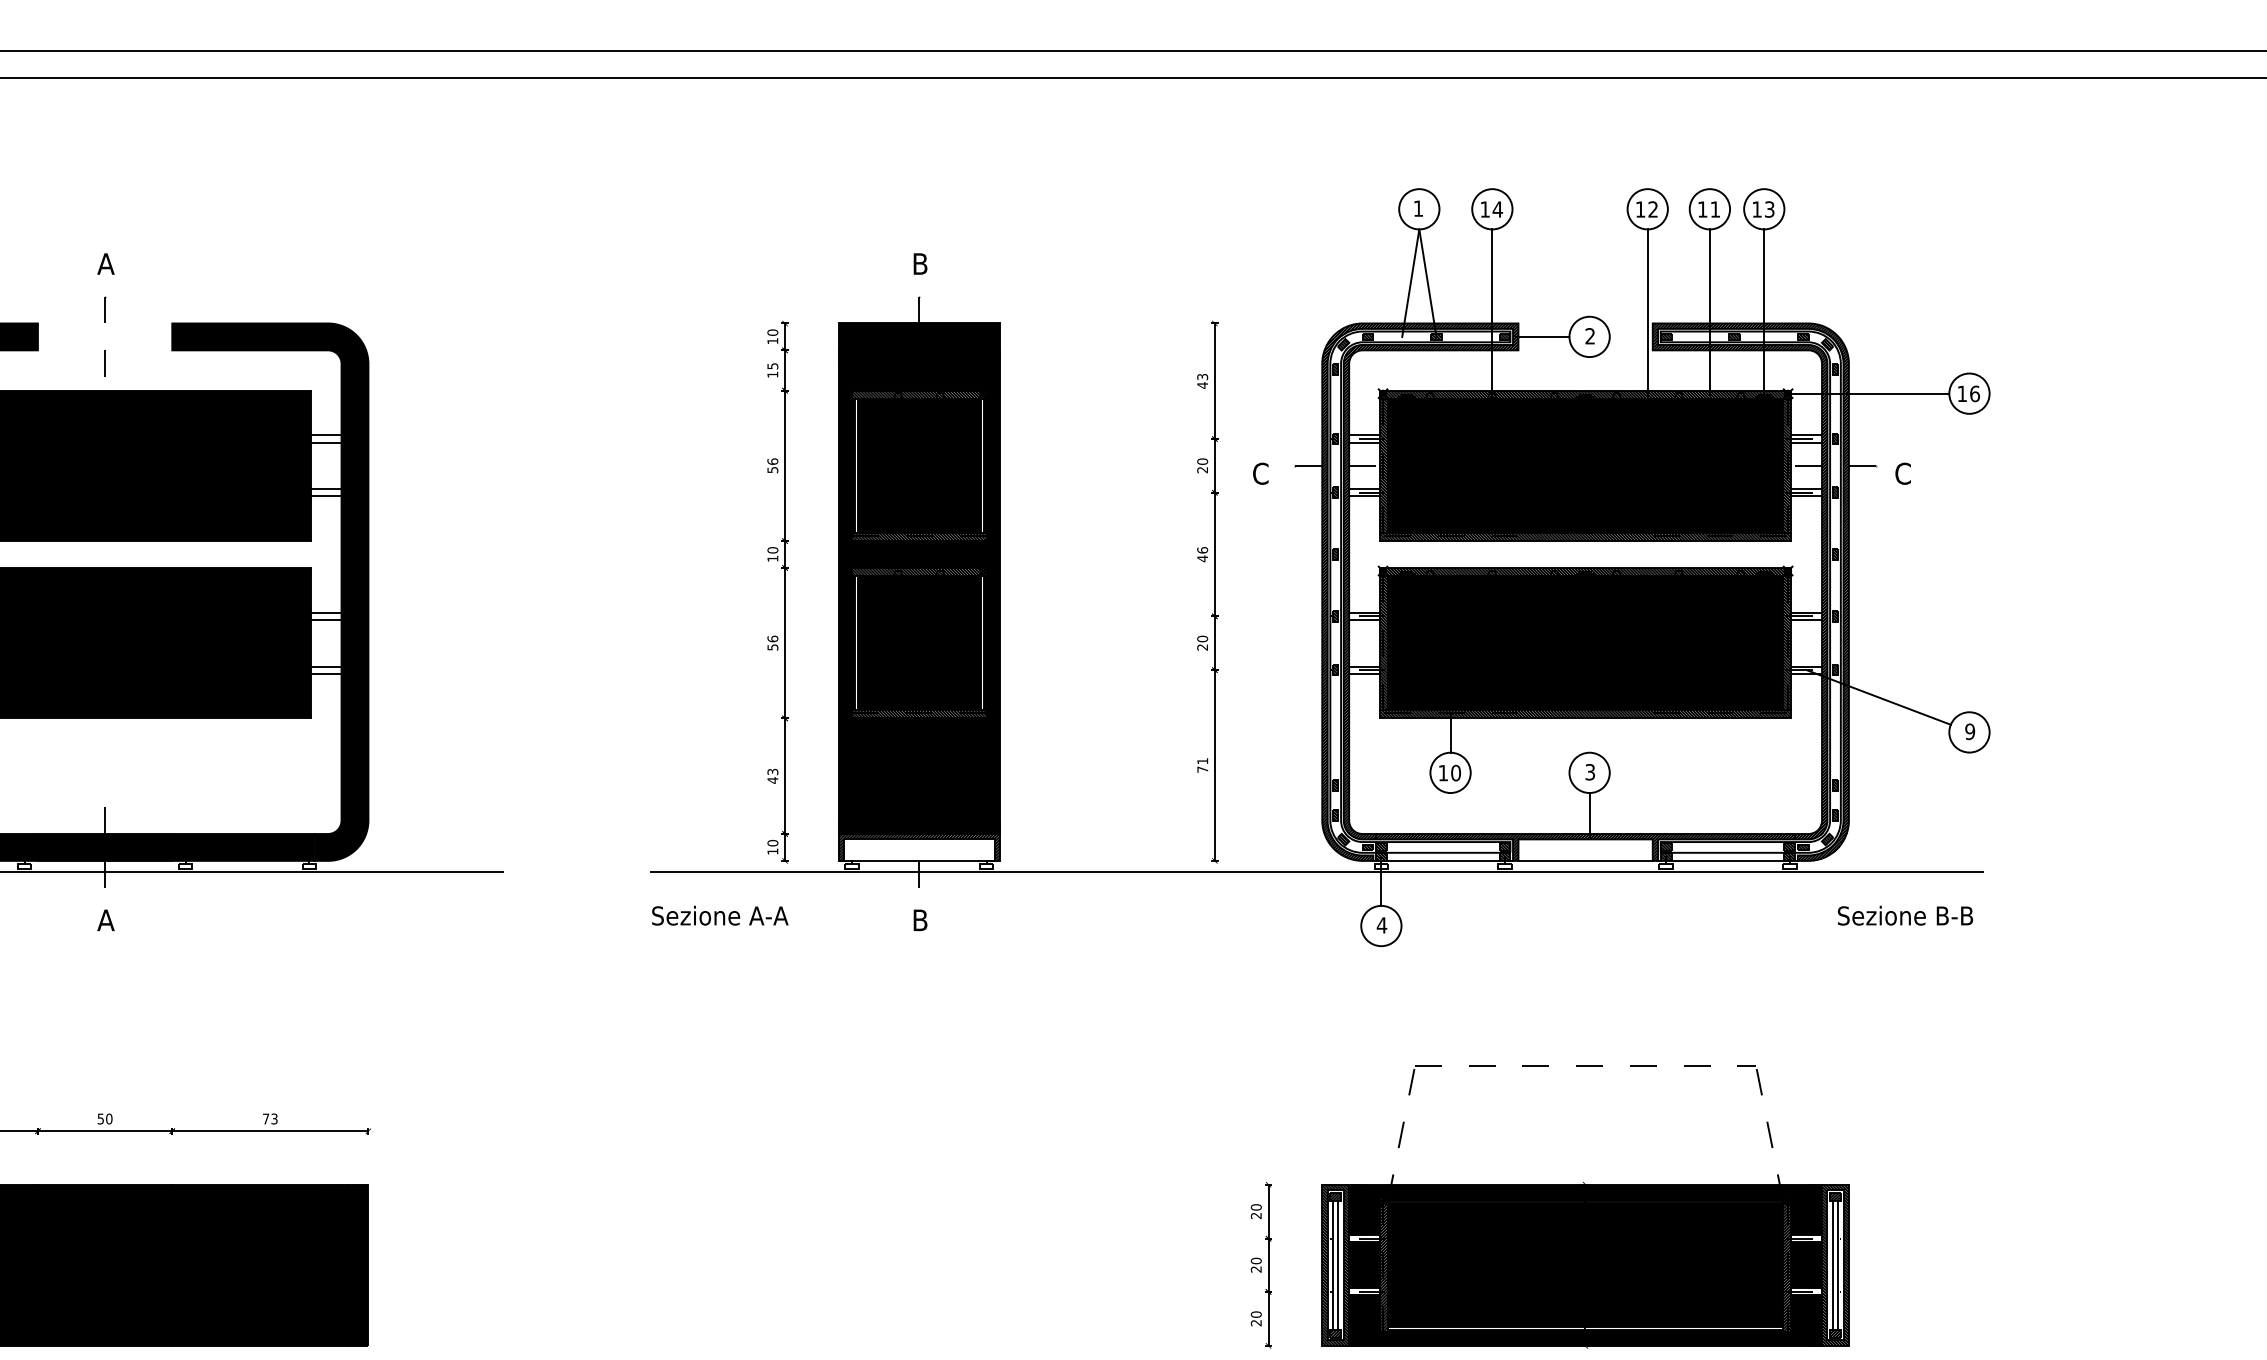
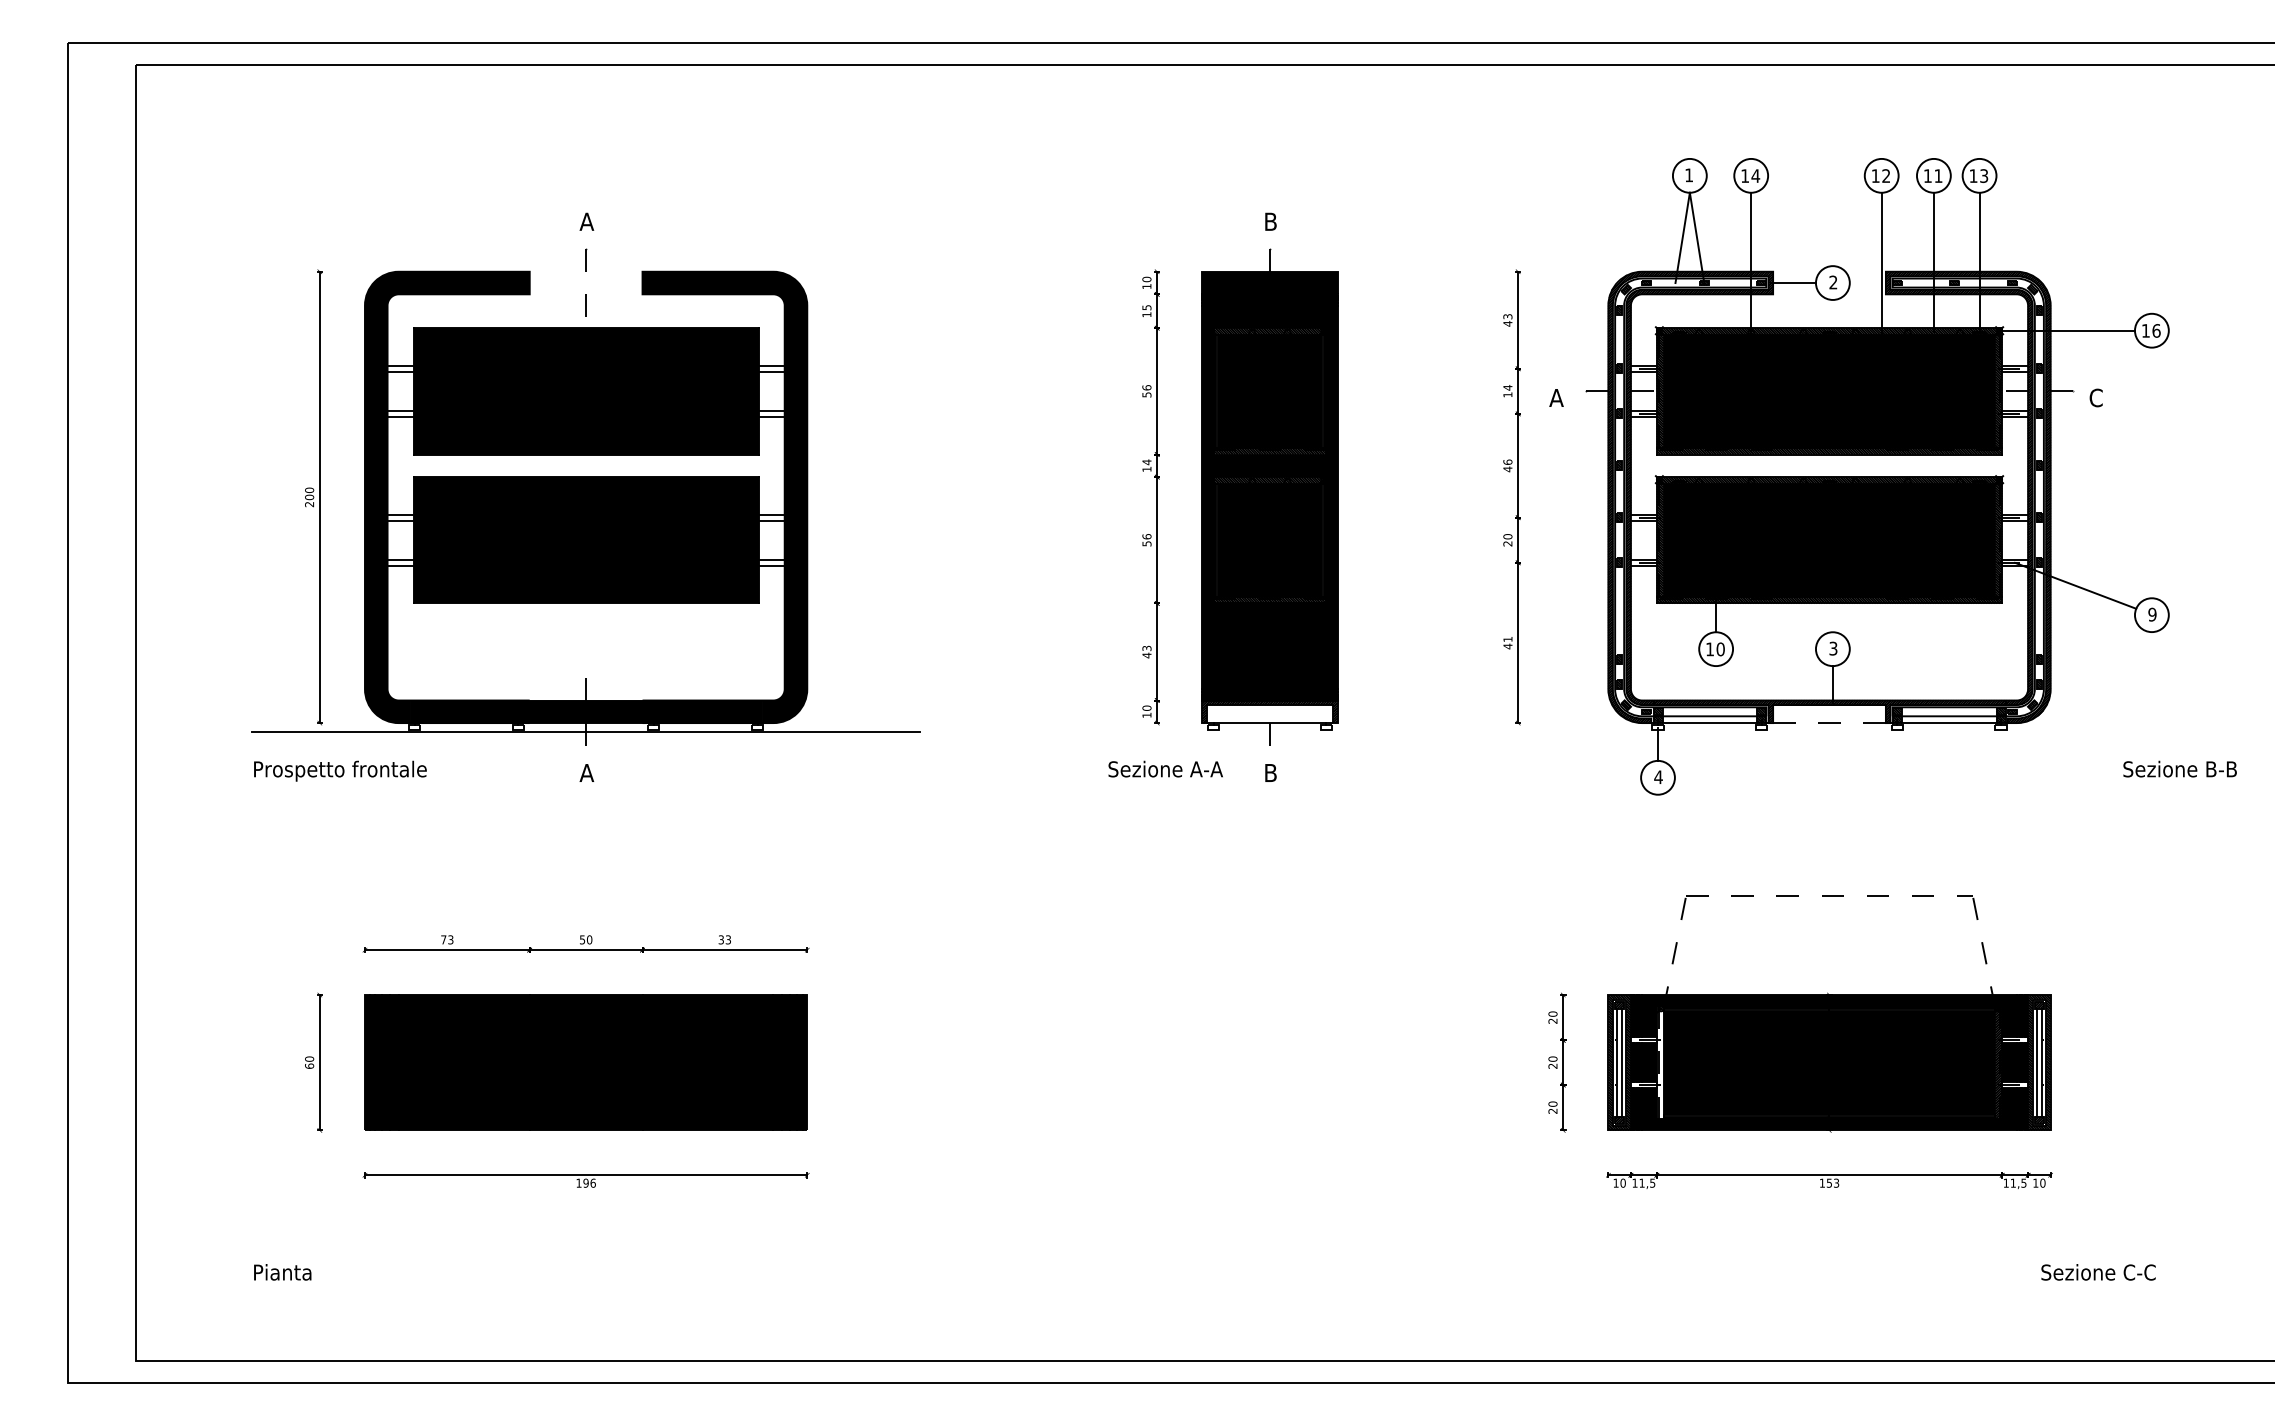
text: (1202, 466) -> (1507, 391), 20 -> 14
text: (1260, 473) -> (1556, 397), C -> A
text: (772, 550) -> (1146, 462), 10 -> 14
text: (1202, 769) -> (1507, 646), 71 -> 41
line: (1585, 861) -> (1829, 723), solid -> dashed
line: (1316, 872) -> (1603, 732), removed
text: (719, 914) -> (1165, 768), moved
text: (1904, 914) -> (2179, 768), moved
text: (265, 1118) -> (720, 939), 73 -> 33
hatch: (1383, 1265) -> (1659, 1062), removed

